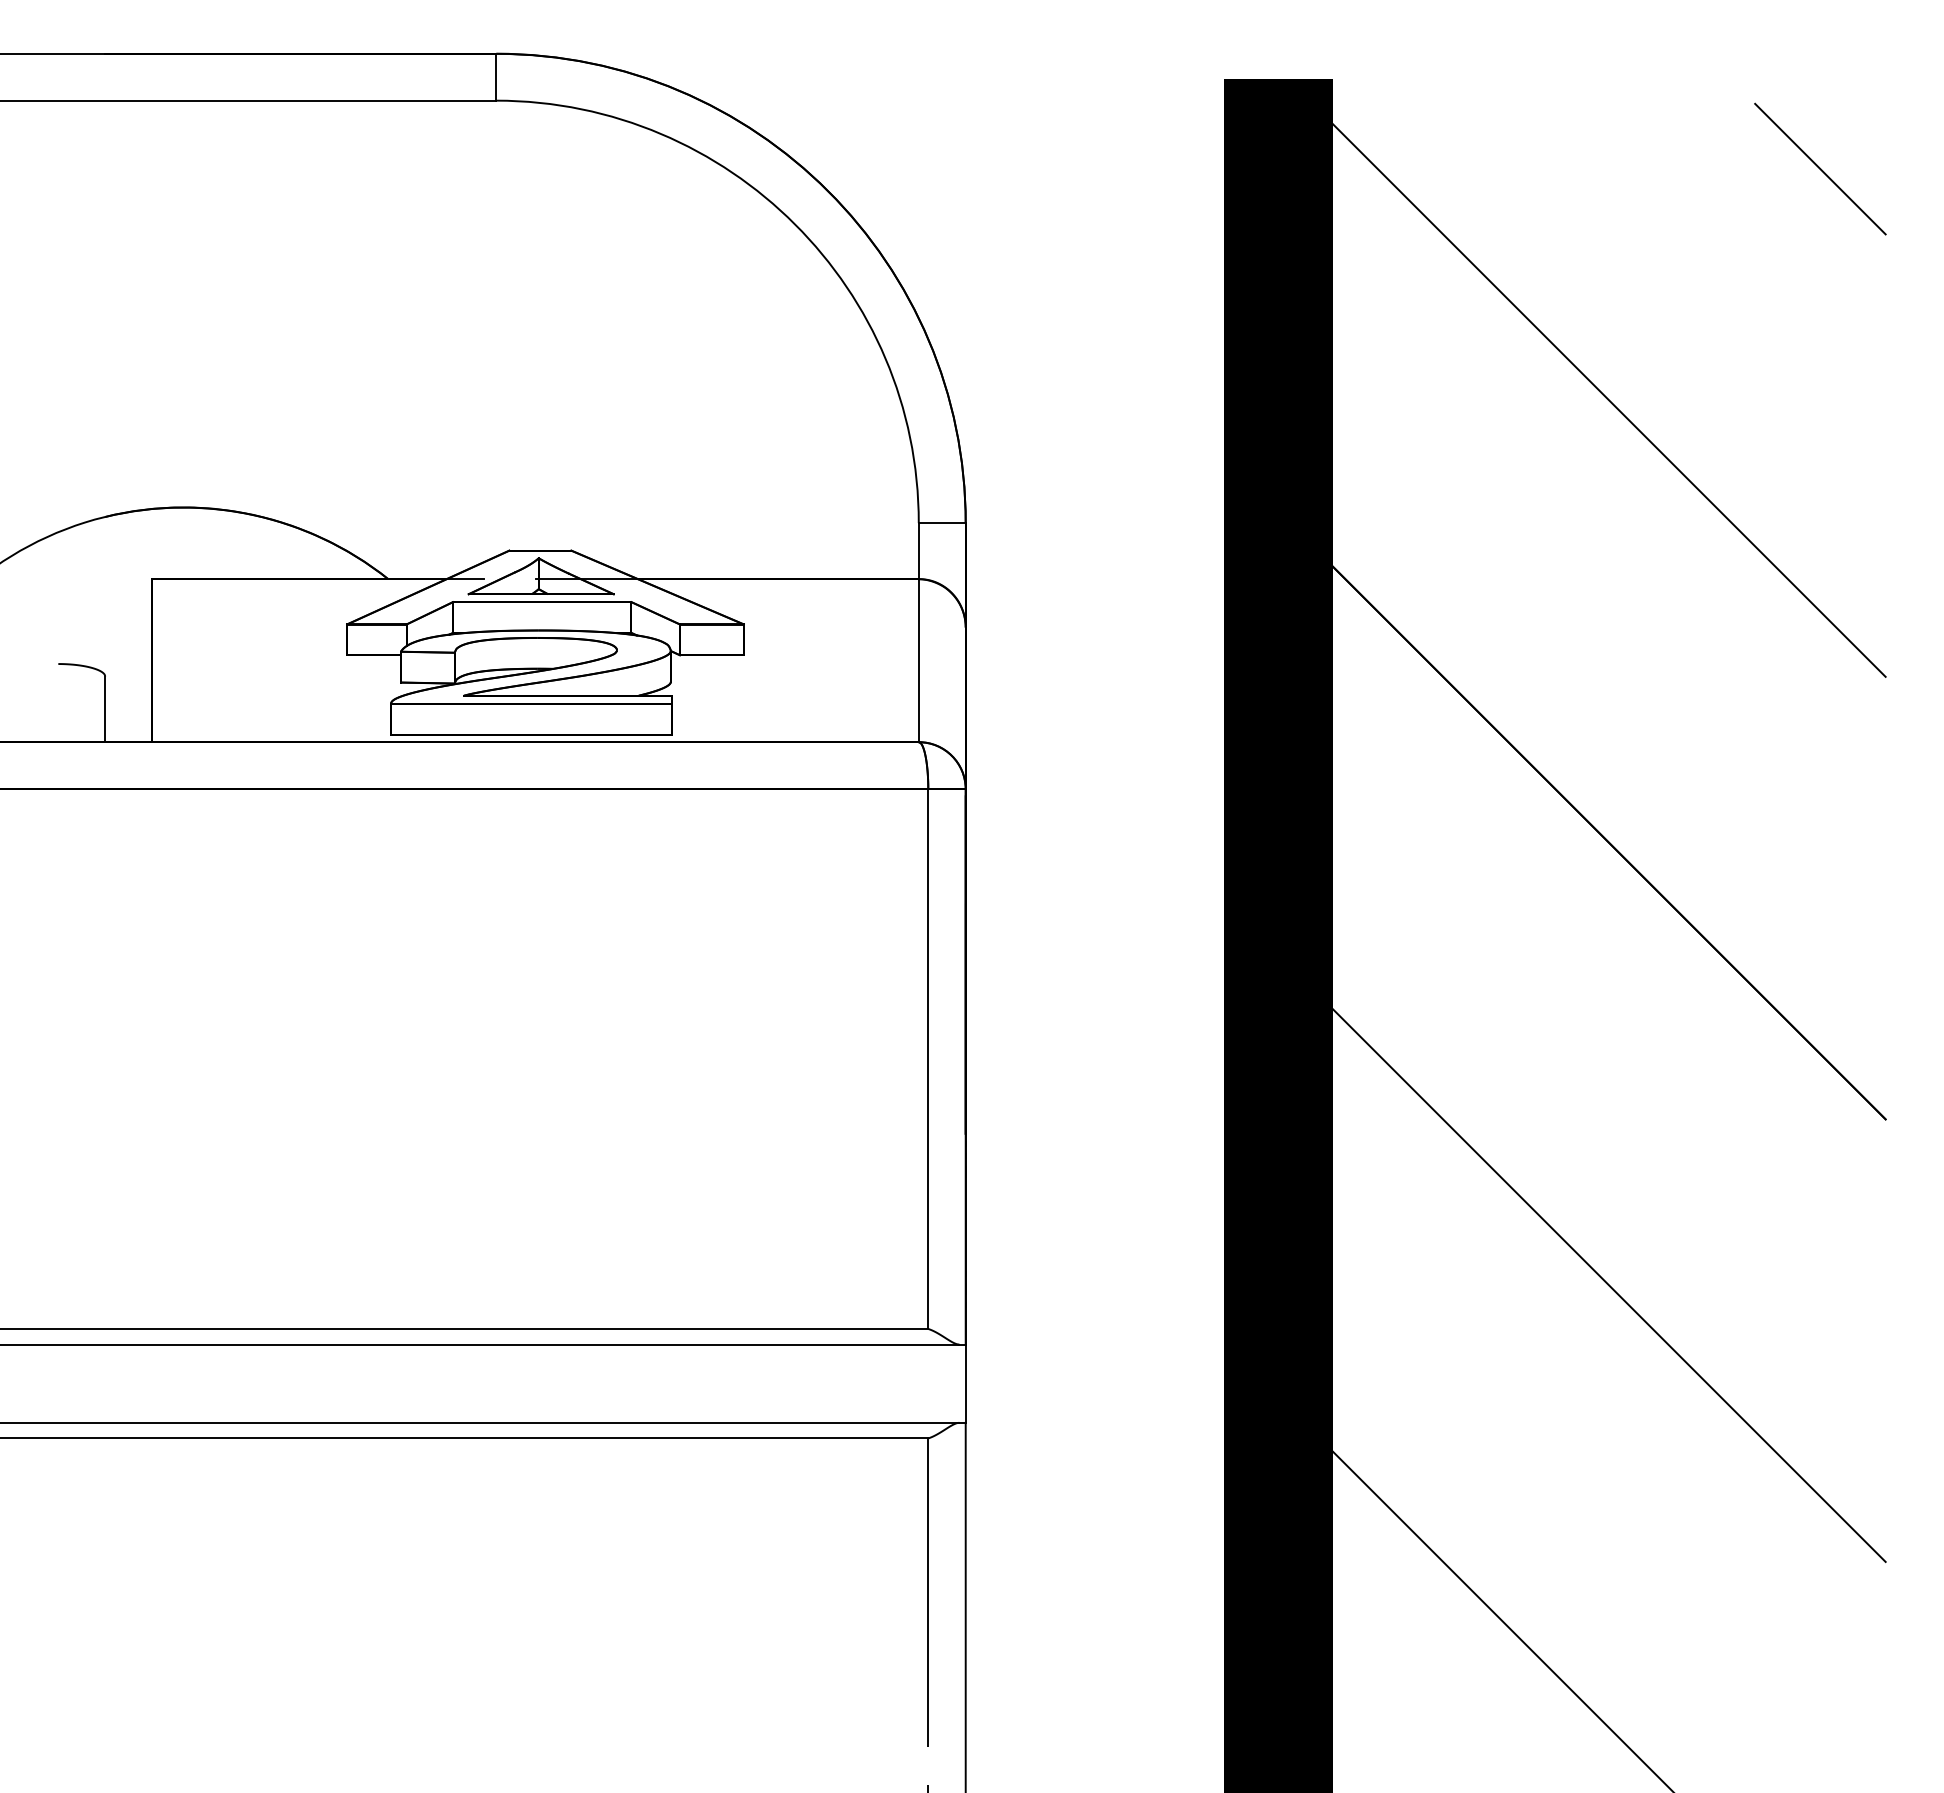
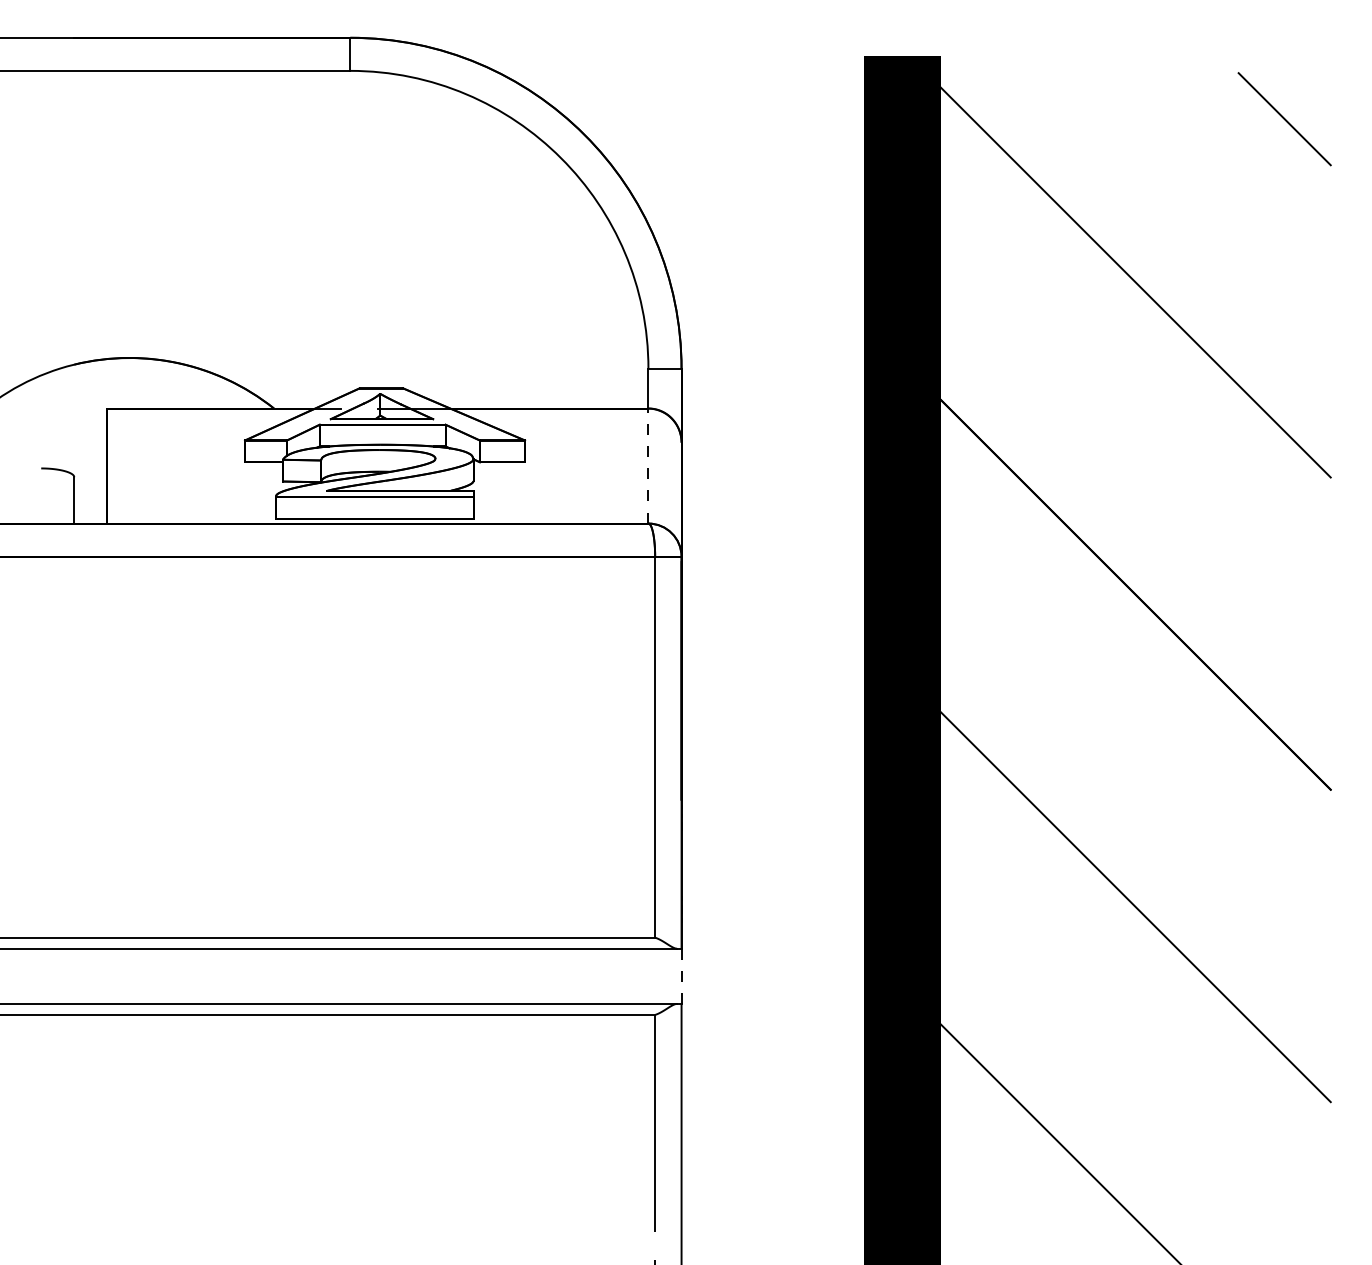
line: (918, 660) -> (648, 465), solid -> dashed
line: (965, 1384) -> (681, 976), solid -> dashed

